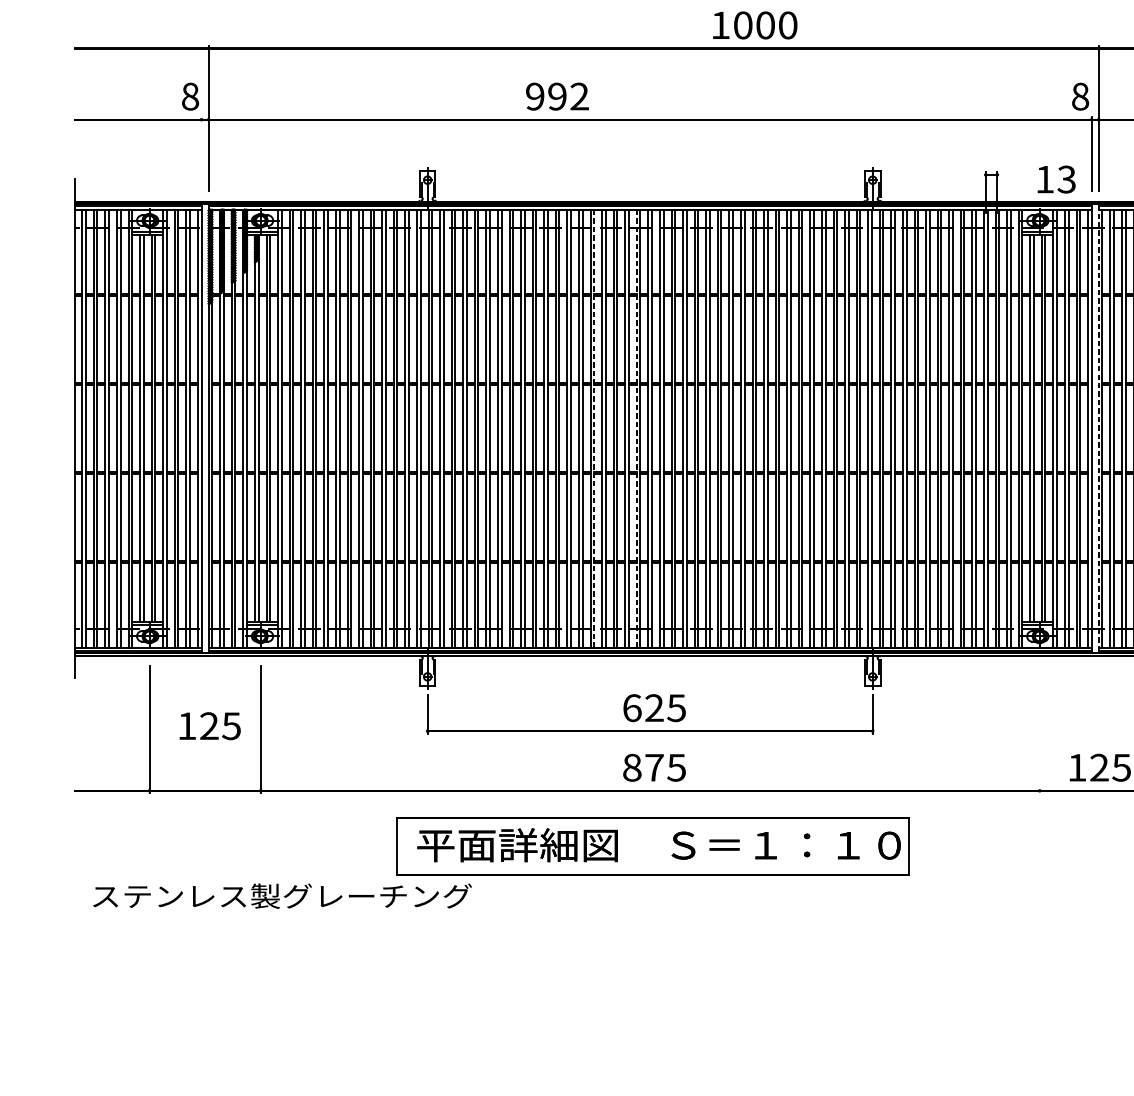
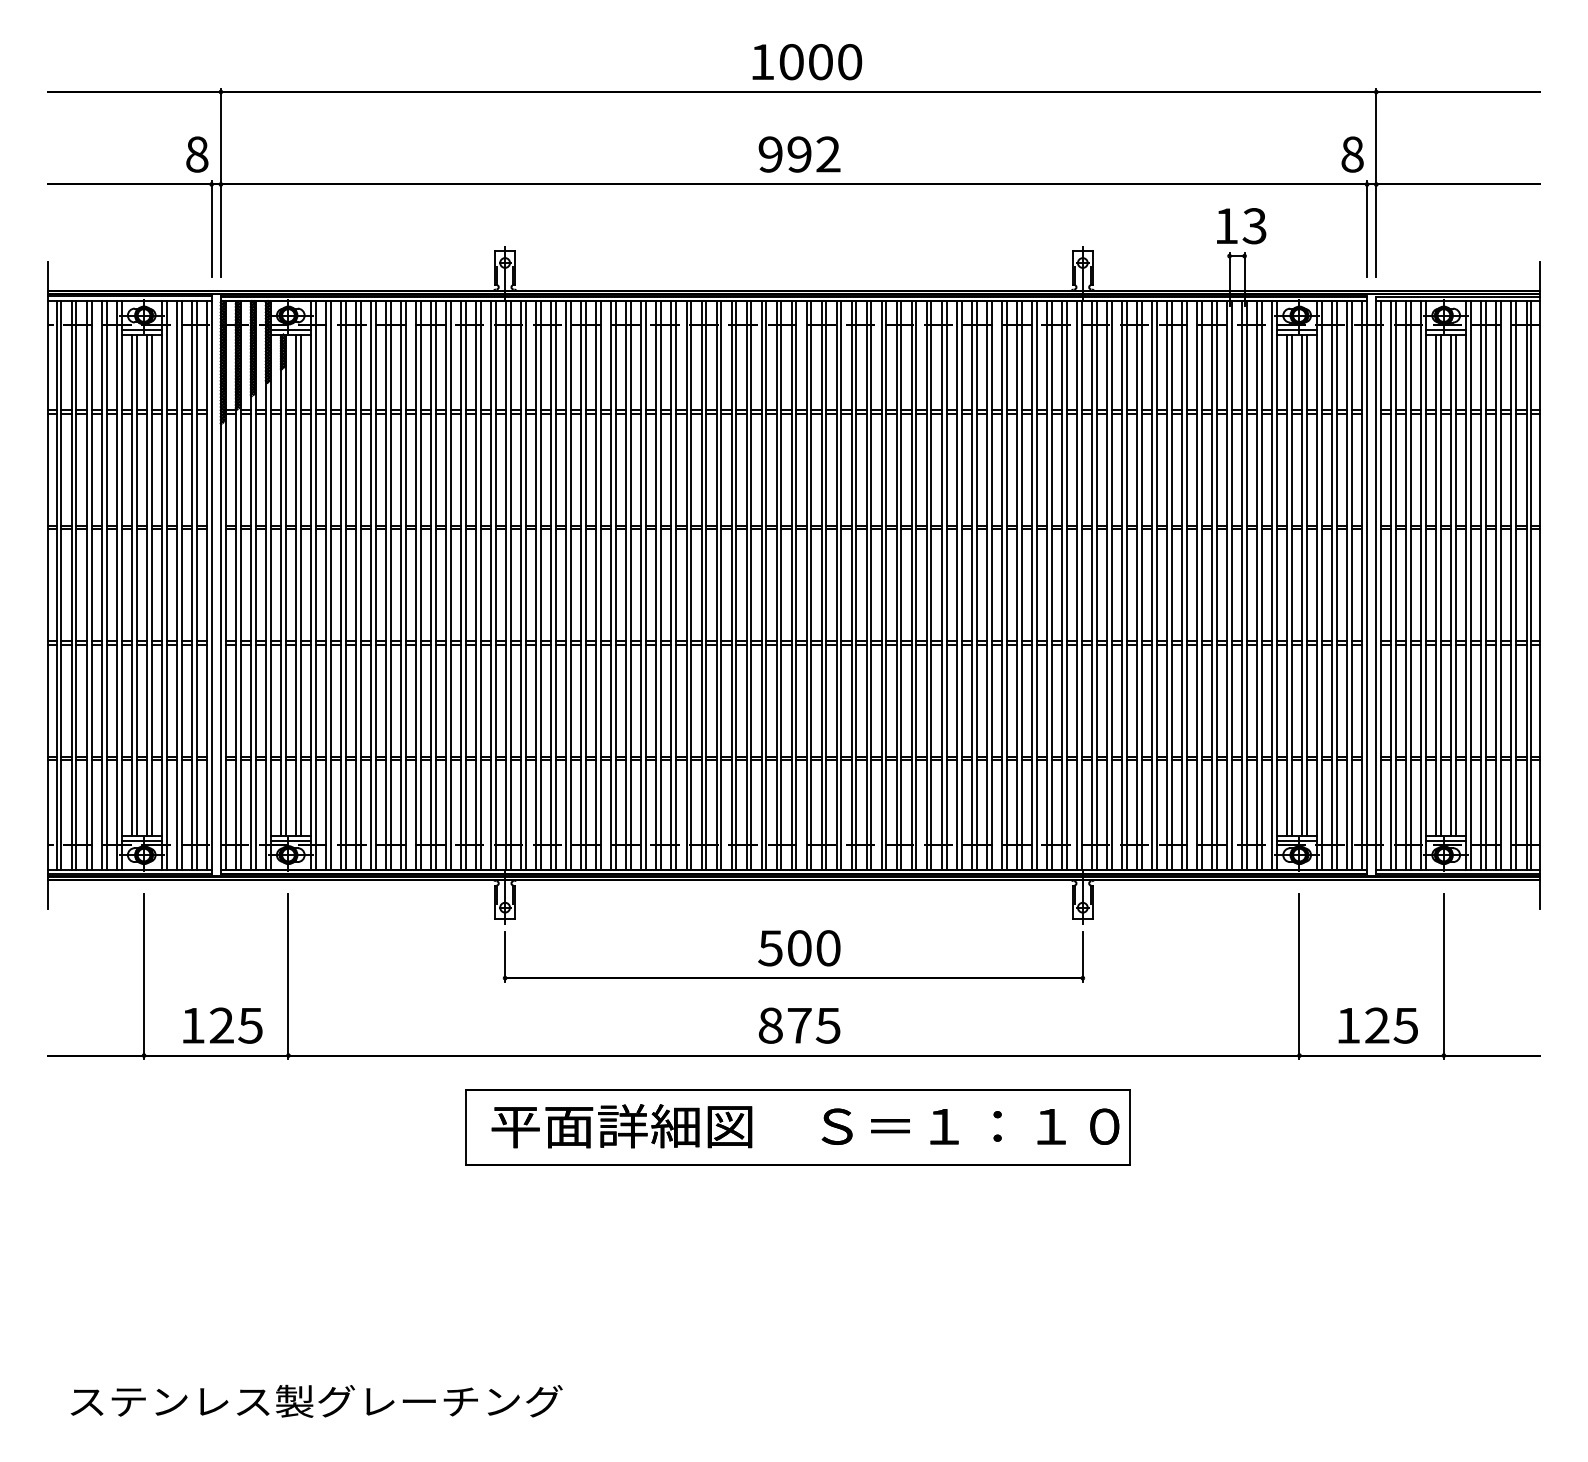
text: (755, 25) -> (807, 62), moved
text: (557, 96) -> (799, 154), moved
line: (201, 153) -> (211, 228), added
text: (1056, 179) -> (1241, 226), moved
line: (594, 427) -> (721, 584), dashed -> solid
line: (636, 427) -> (776, 584), dashed -> solid
line: (1098, 428) -> (1376, 585), dashed -> solid
text: (654, 708) -> (799, 948), 625 -> 500
text: (209, 726) -> (222, 1025), moved
line: (1039, 729) -> (1299, 976), added
text: (282, 895) -> (316, 1400), moved

